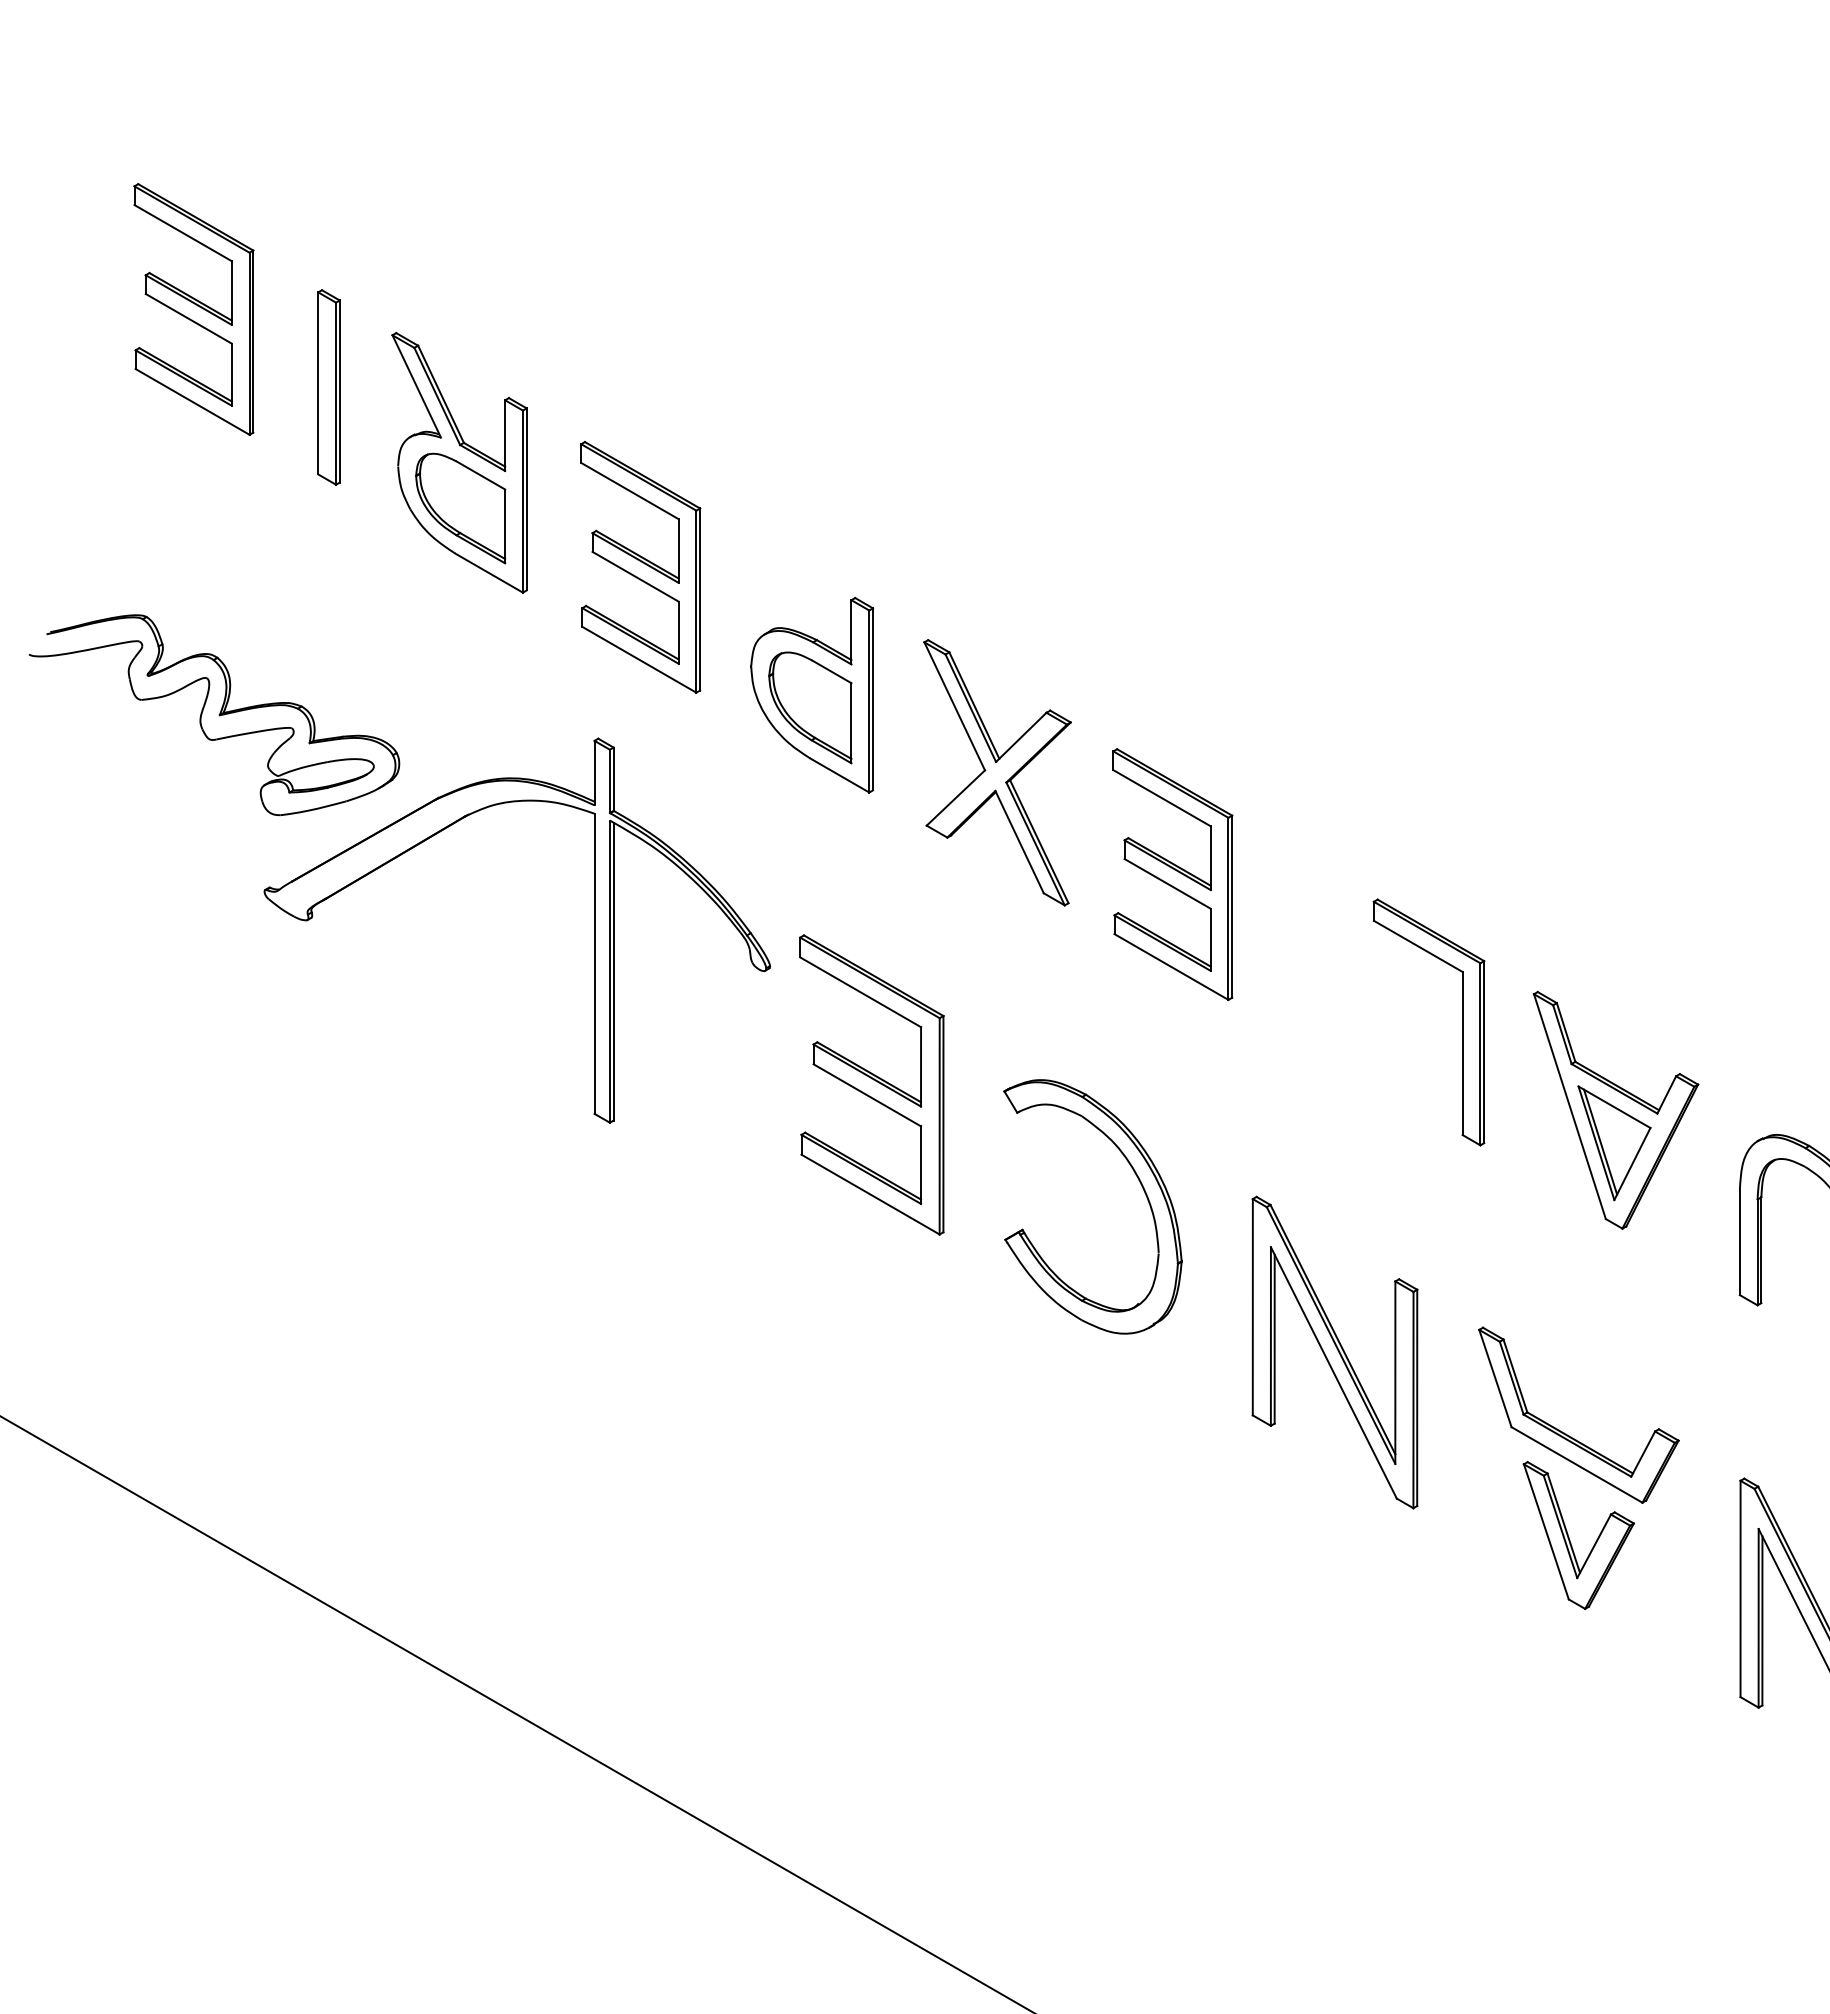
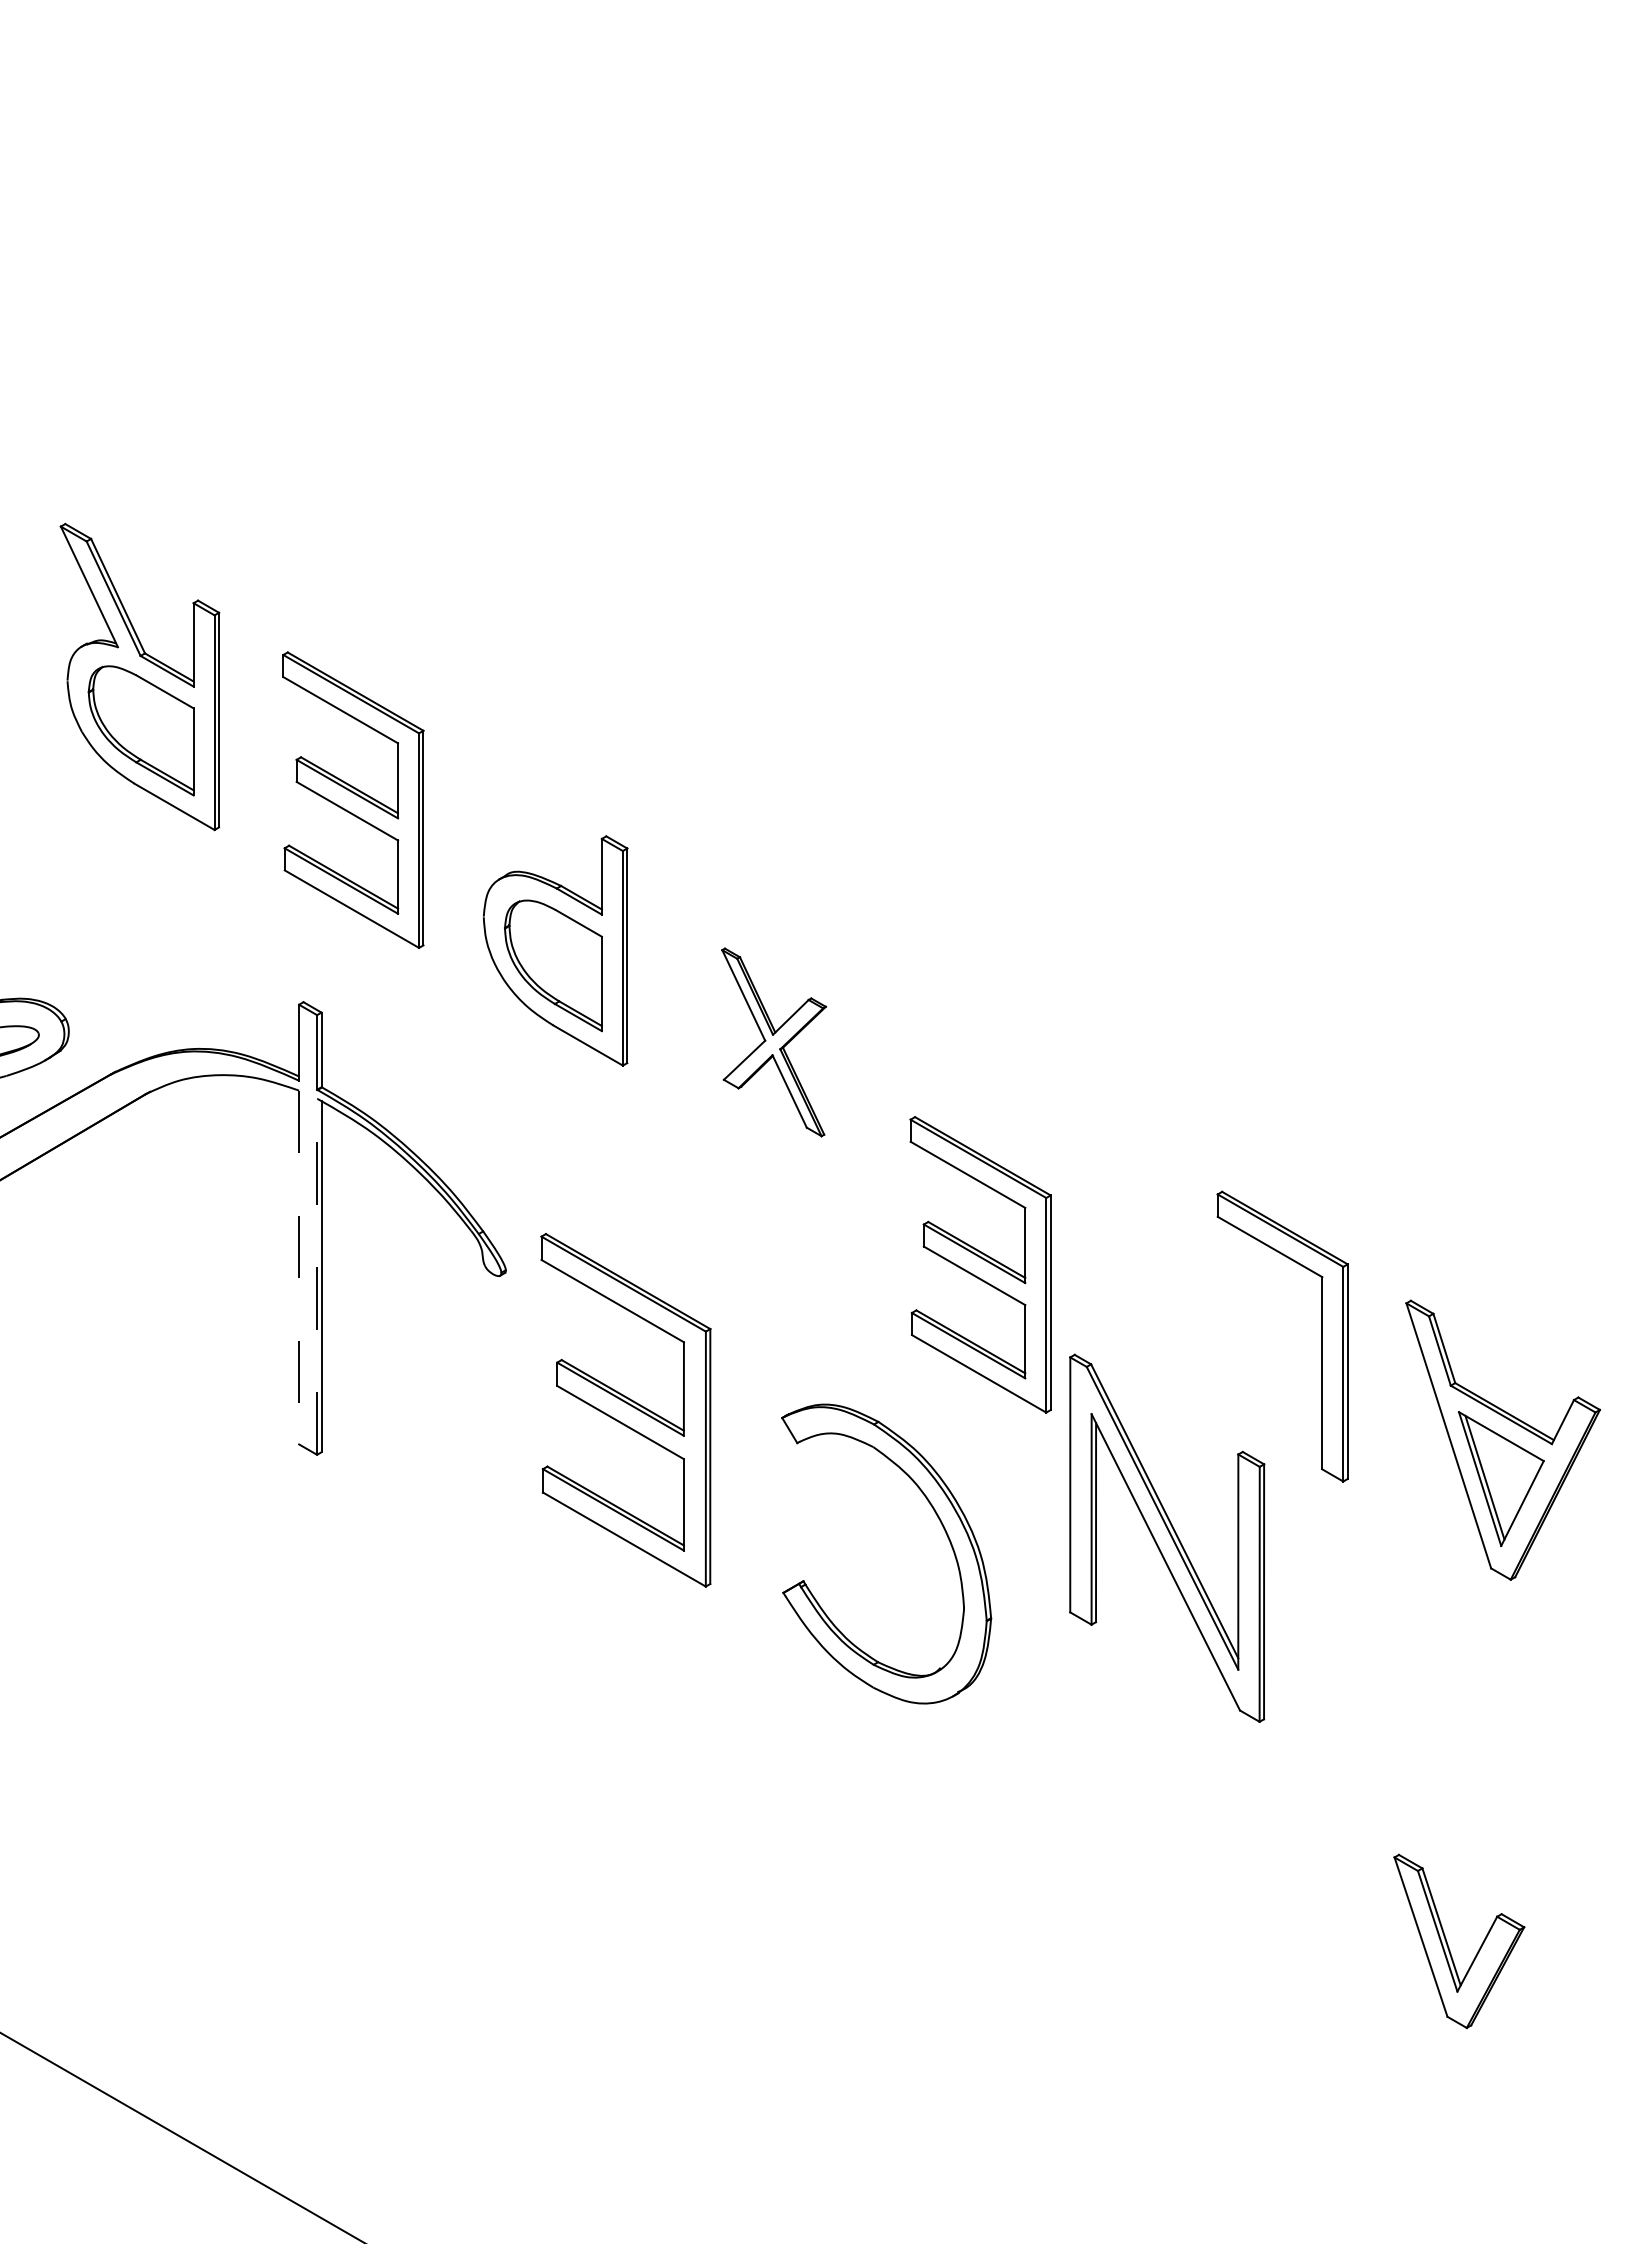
part: (997, 772) -> (774, 1041), size x0.6
part: (1172, 874) -> (980, 1264), moved
line: (594, 964) -> (298, 1268), solid -> dashed
line: (609, 971) -> (316, 1276), solid -> dashed
part: (1334, 1352) -> (1166, 1538), moved
part: (1566, 1433) -> (1444, 1821), removed

